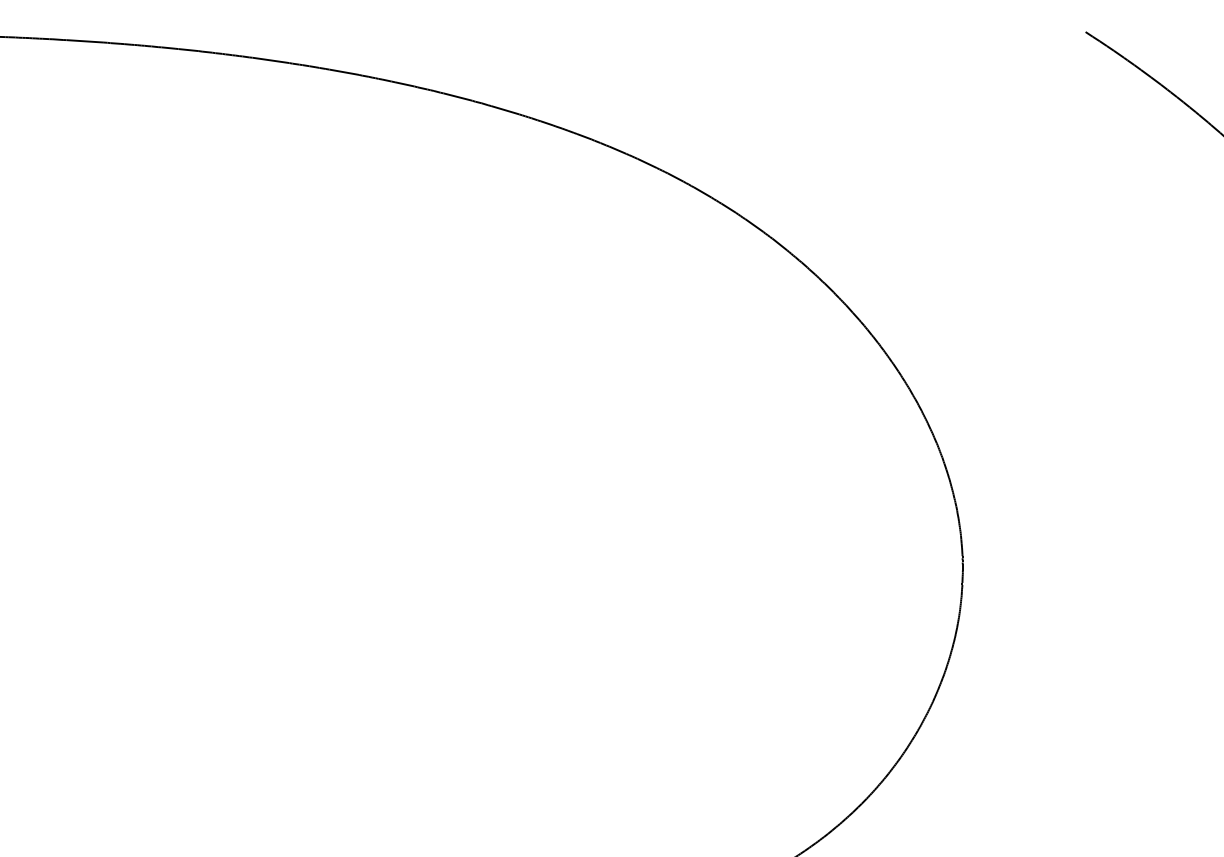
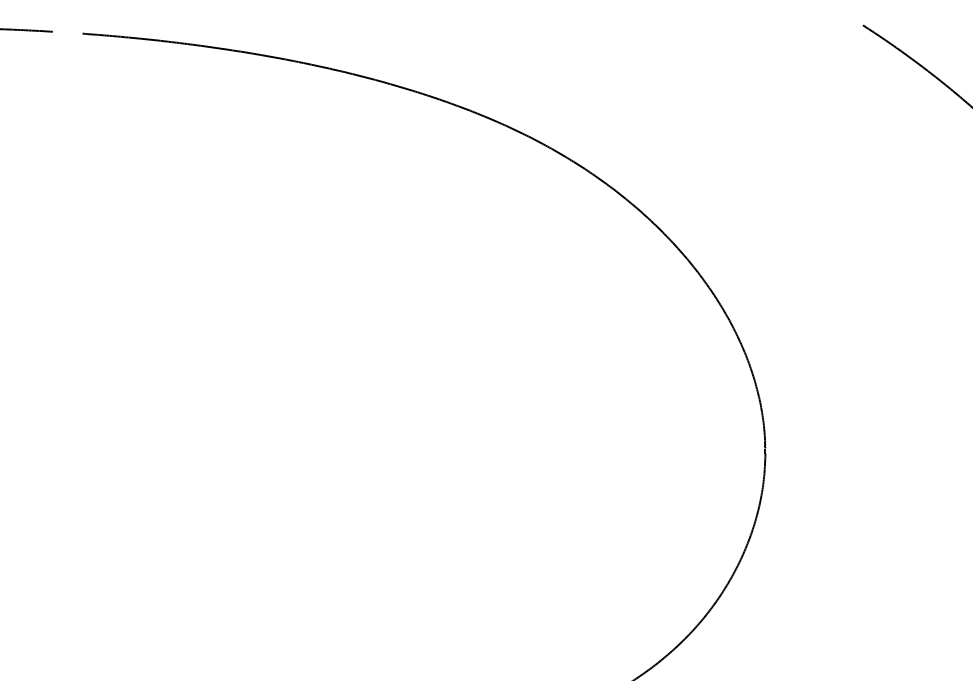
line: (84, 41) -> (67, 32), removed

